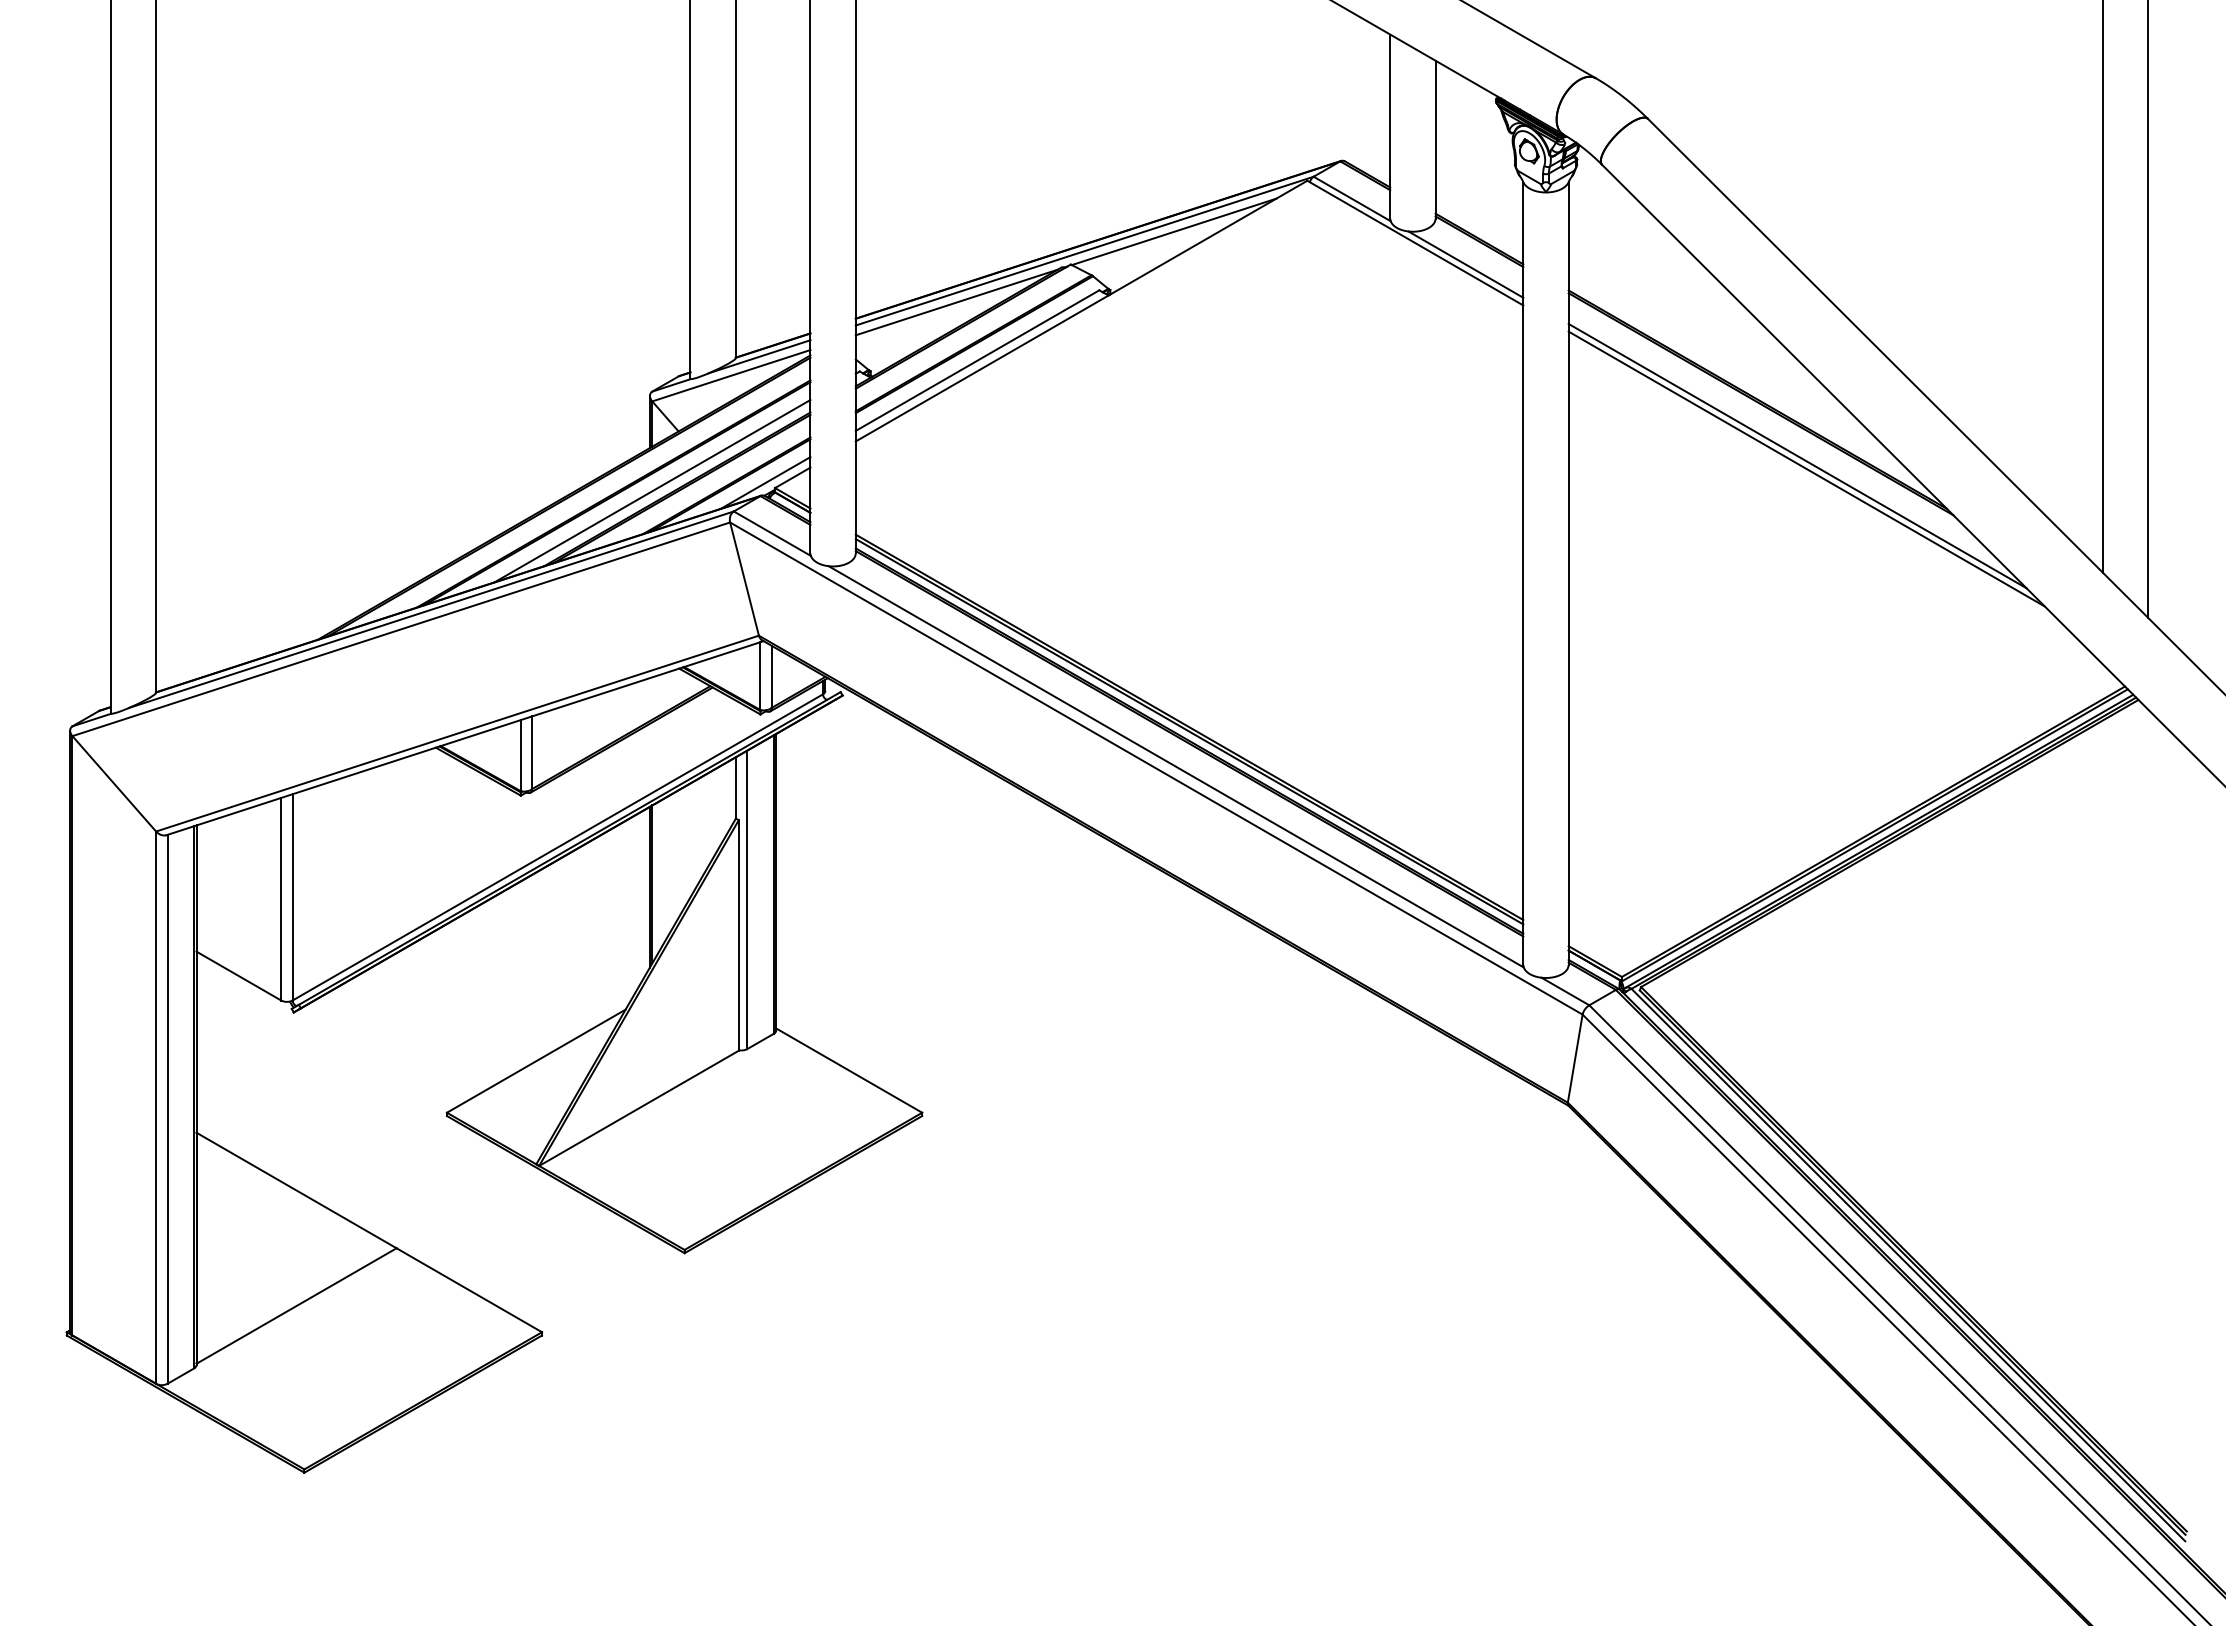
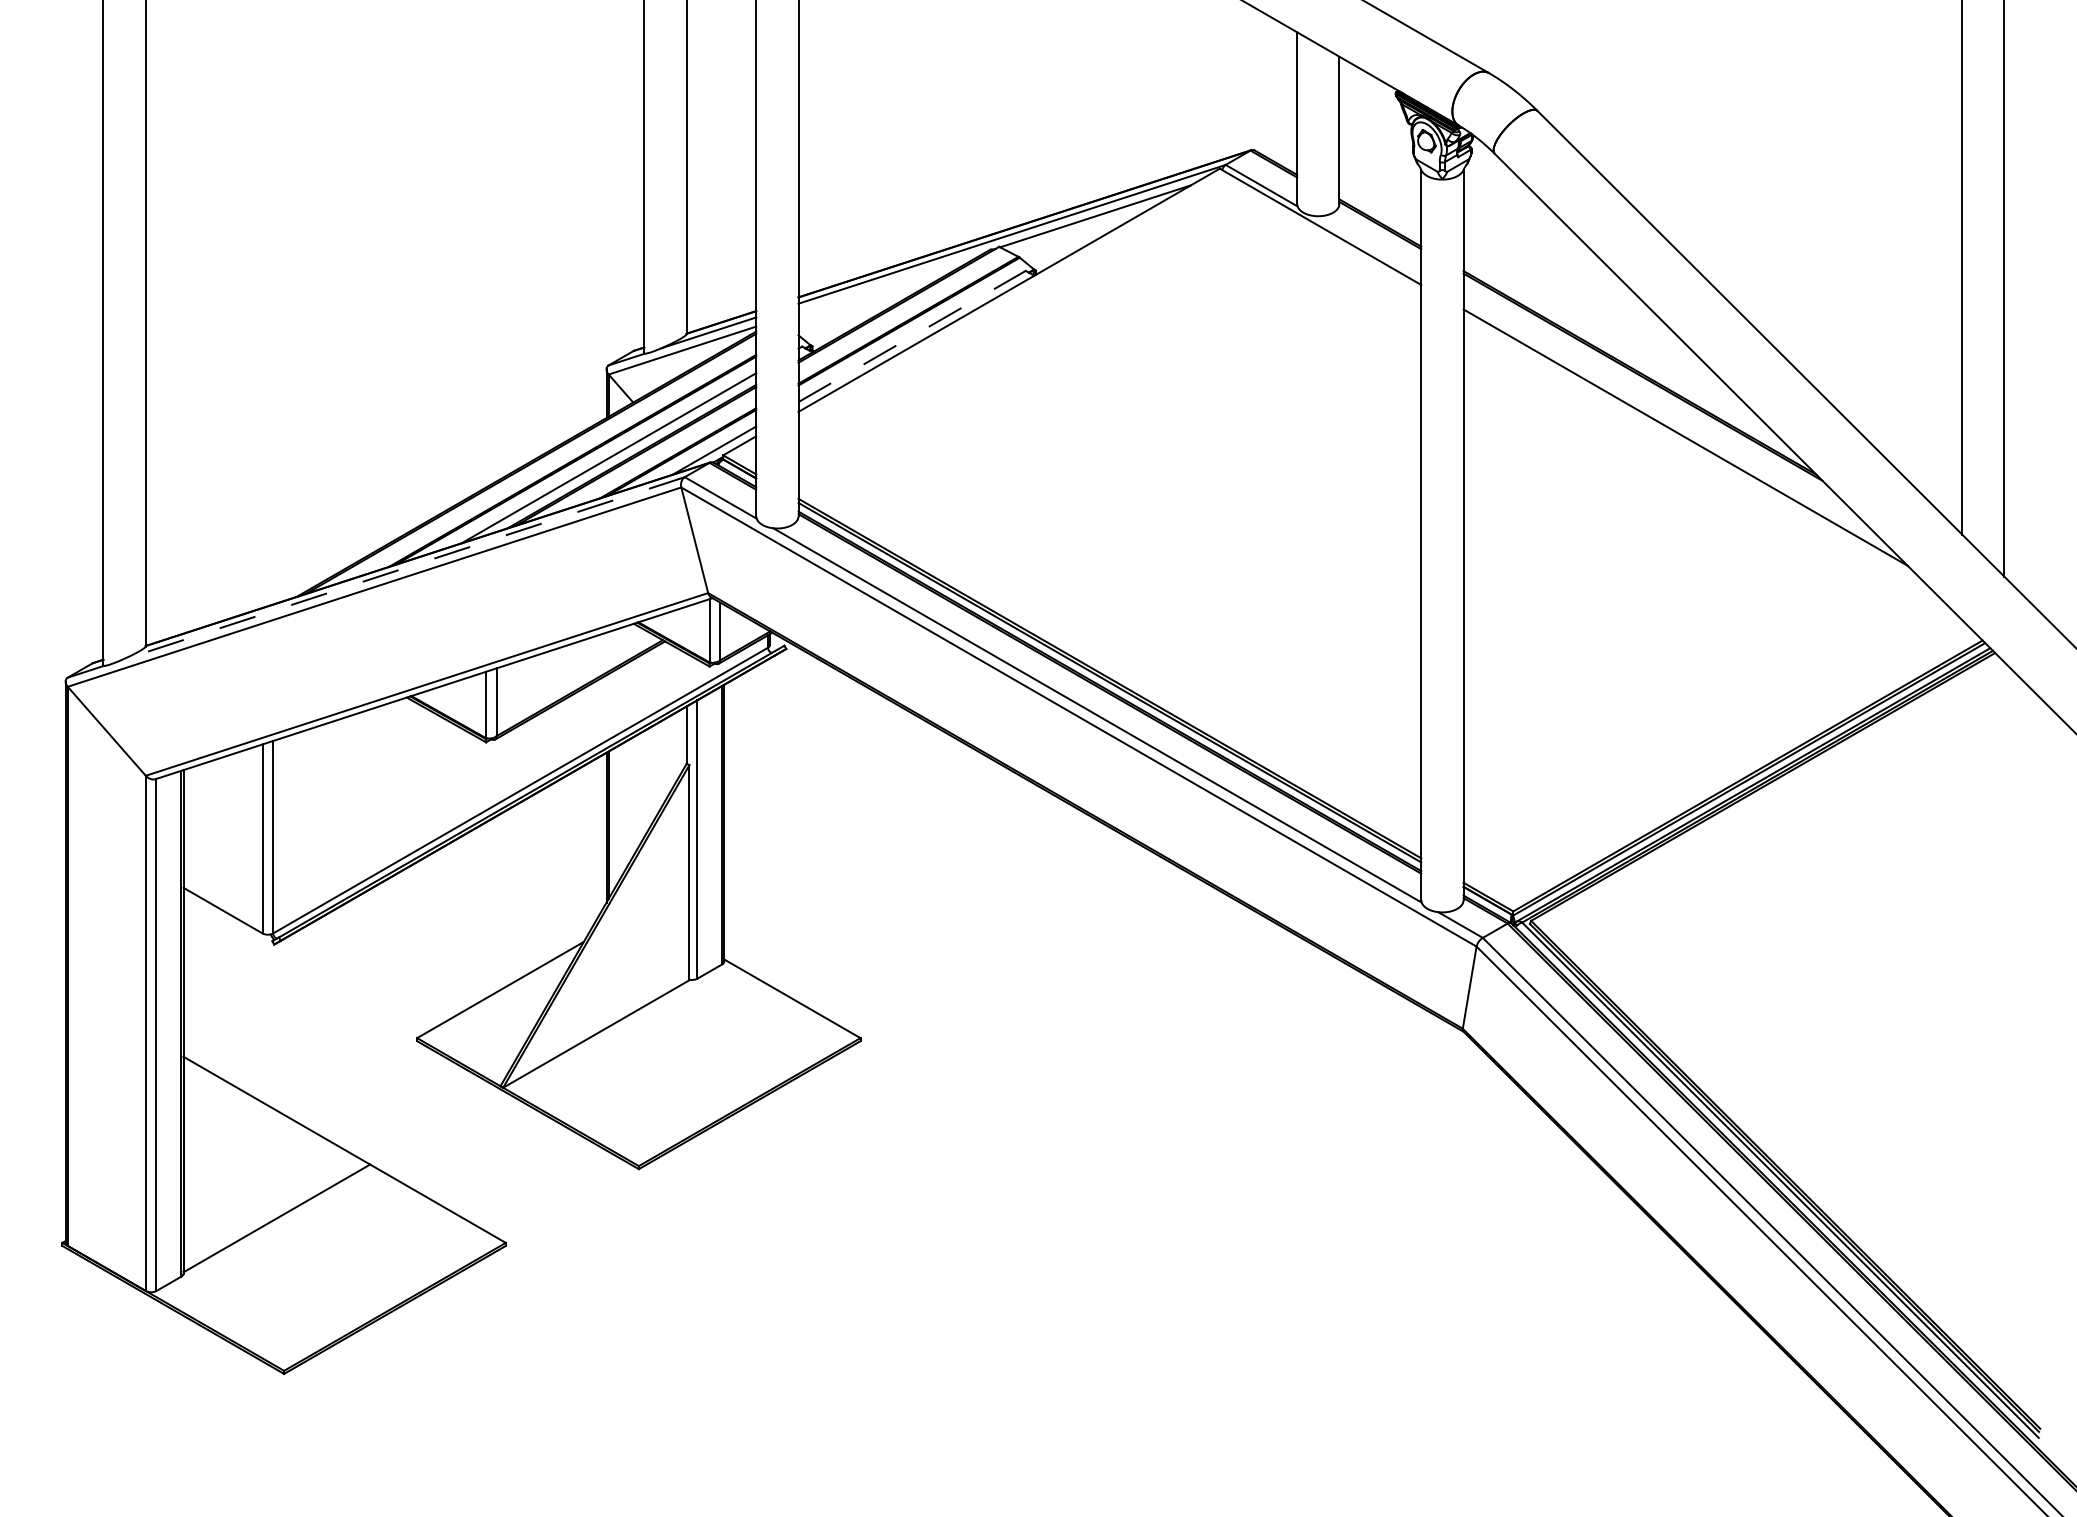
line: (1465, 264) -> (1367, 246), removed
line: (956, 302) -> (892, 282), removed
line: (977, 360) -> (912, 336), solid -> dashed
line: (1797, 455) -> (1677, 424), removed
line: (430, 609) -> (401, 568), solid -> dashed

